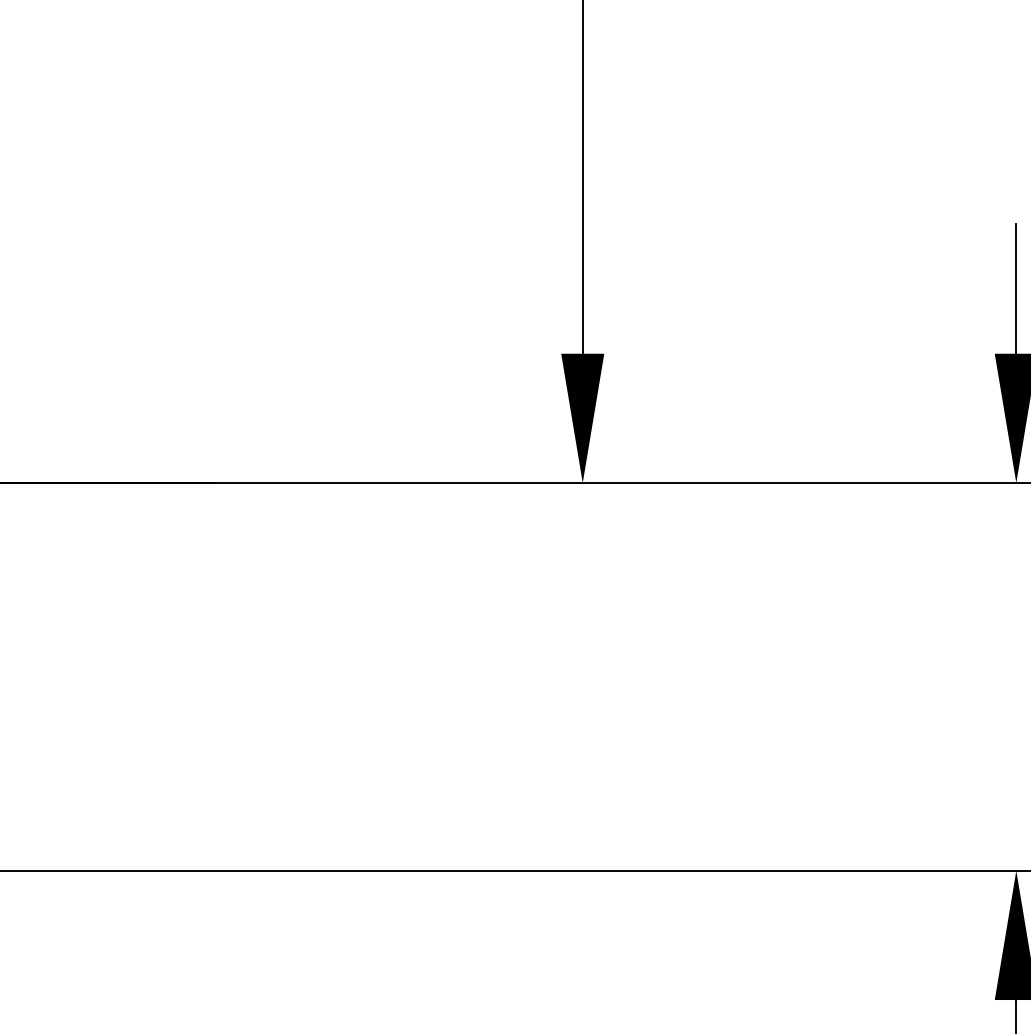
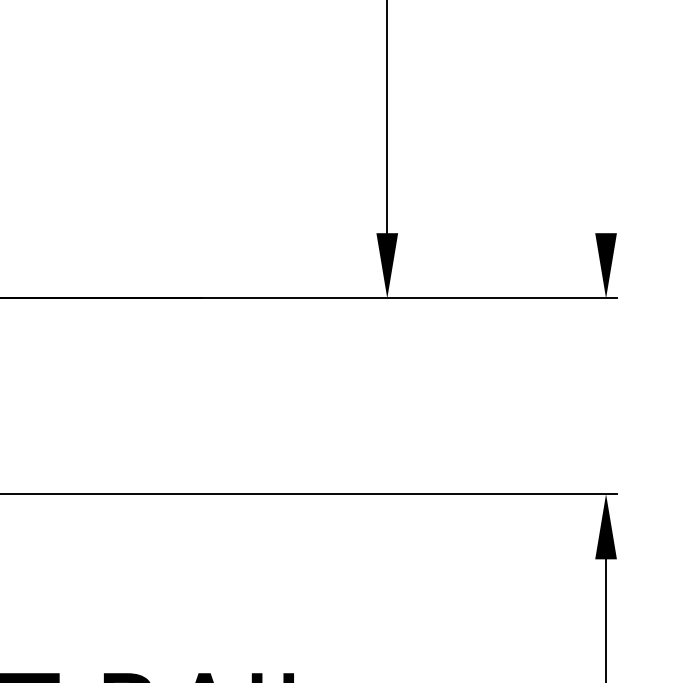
line: (1017, 288) -> (606, 200), removed

